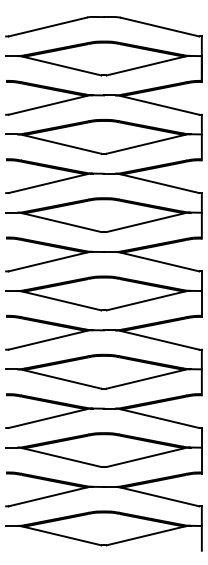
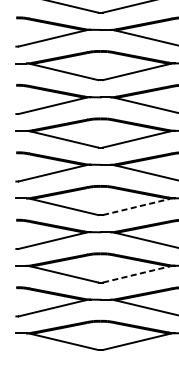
line: (146, 379) -> (137, 207), solid -> dashed
line: (146, 457) -> (137, 274), solid -> dashed

